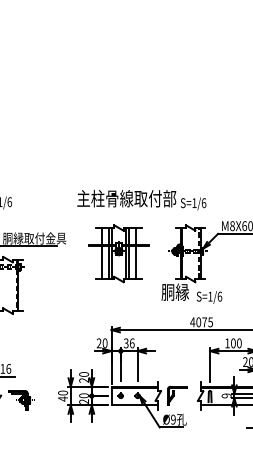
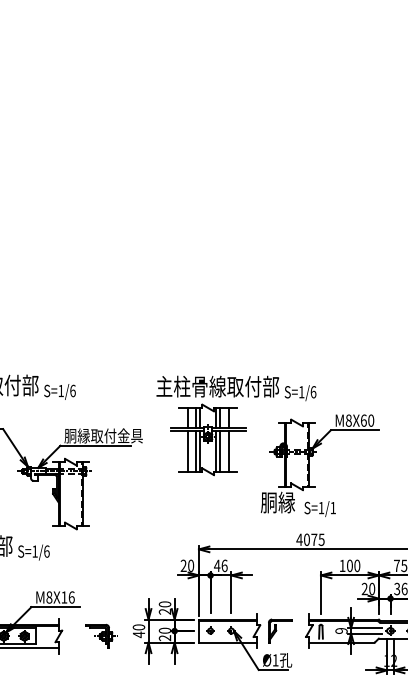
part: (119, 253) -> (208, 439), moved
text: (220, 296) -> (333, 507), S=1/6 -> S=1/1
text: (126, 343) -> (217, 565), 36 -> 46
part: (21, 399) -> (101, 635), moved
text: (173, 419) -> (275, 660), Ø9 -> Ø1

